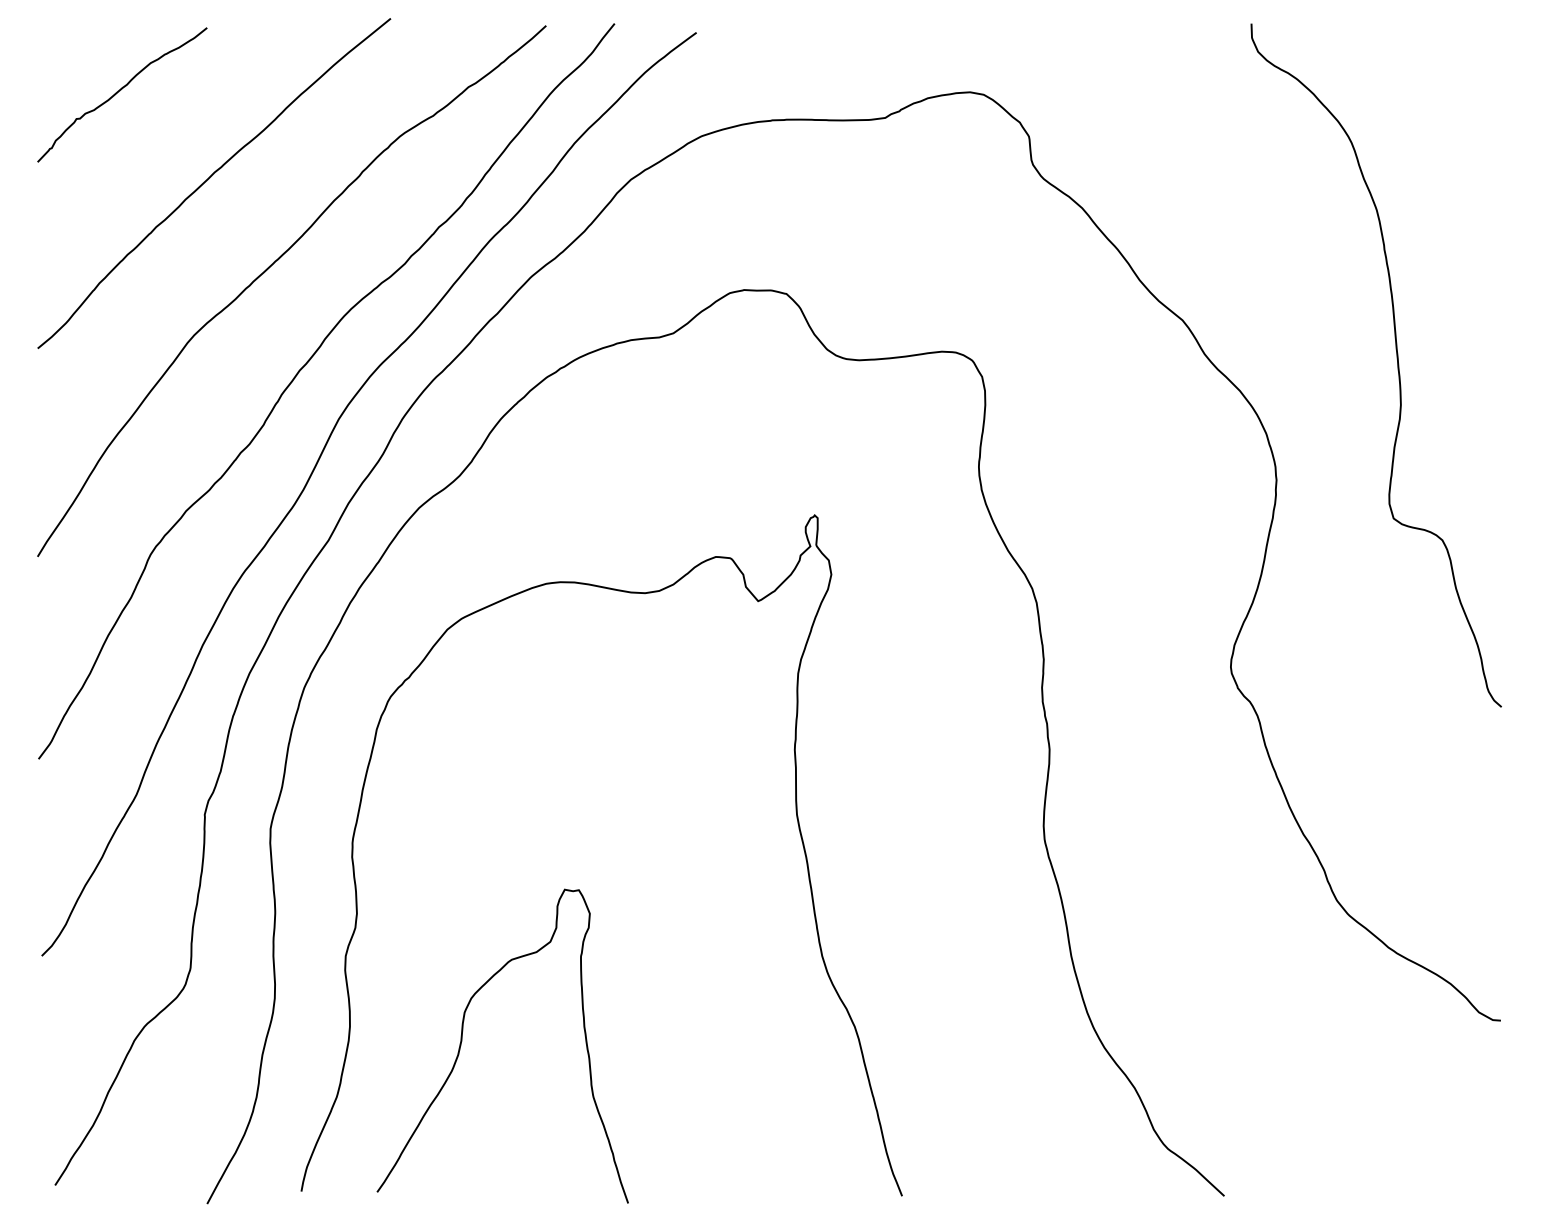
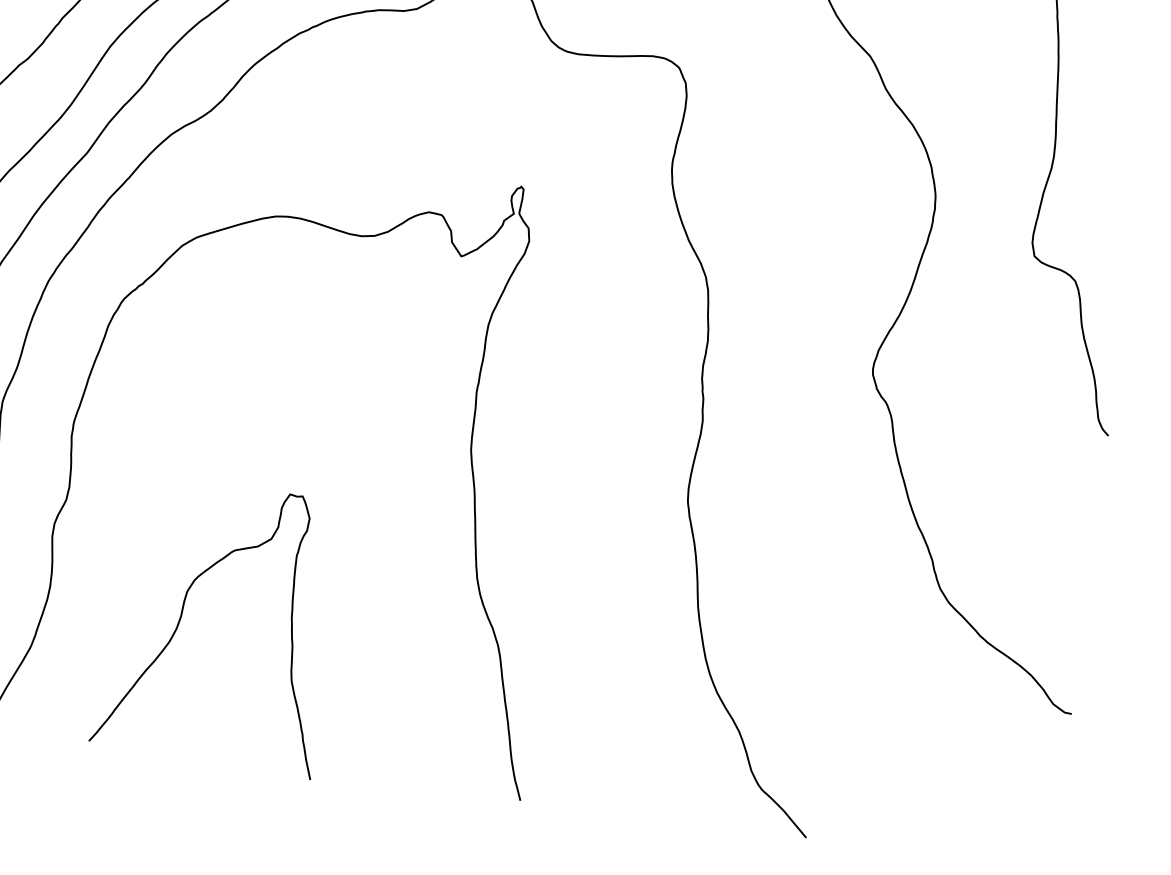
curve: (462, 1041) -> (181, 617), moved

